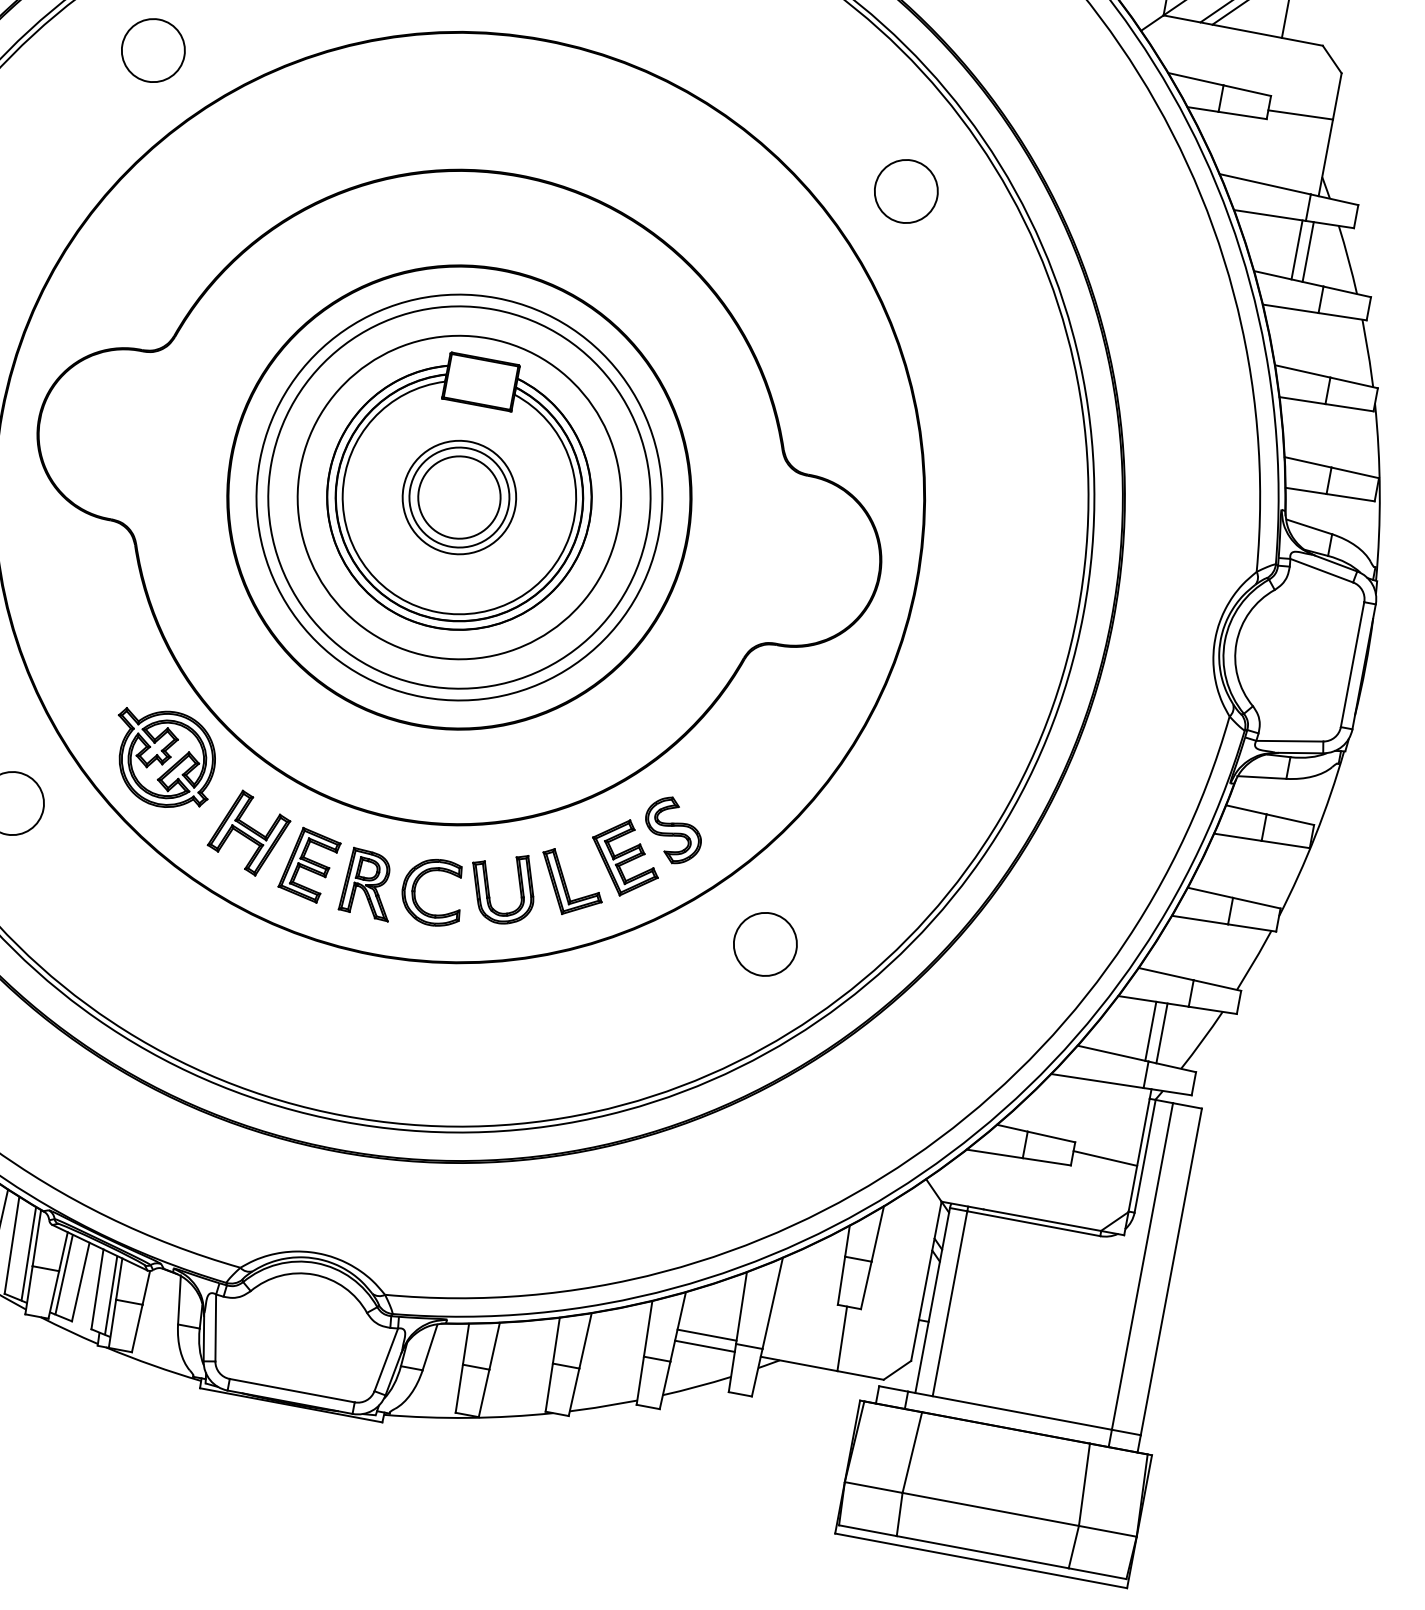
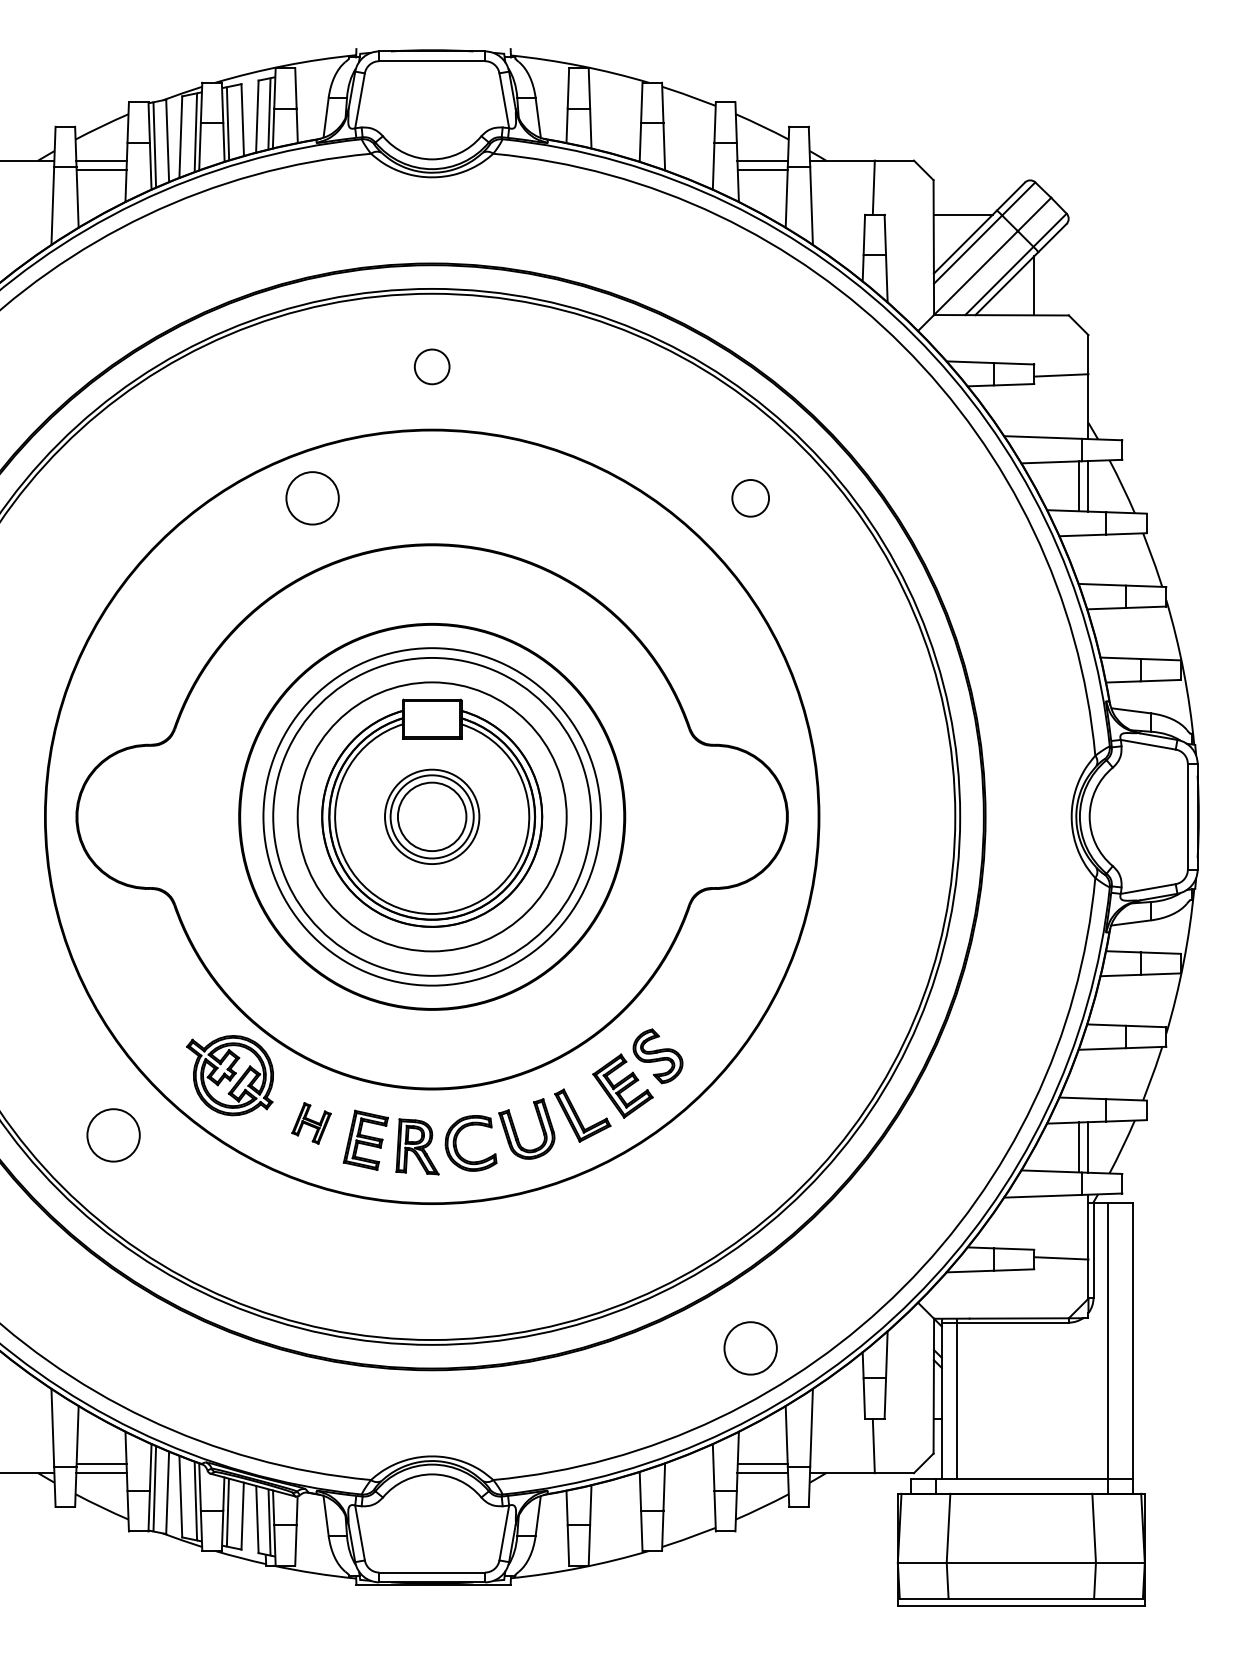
circle: (153, 50) -> (312, 498), moved
circle: (906, 191) -> (750, 498), size x0.7
part: (248, 833) -> (311, 1123), size x0.6
circle: (765, 944) -> (750, 1348), moved

